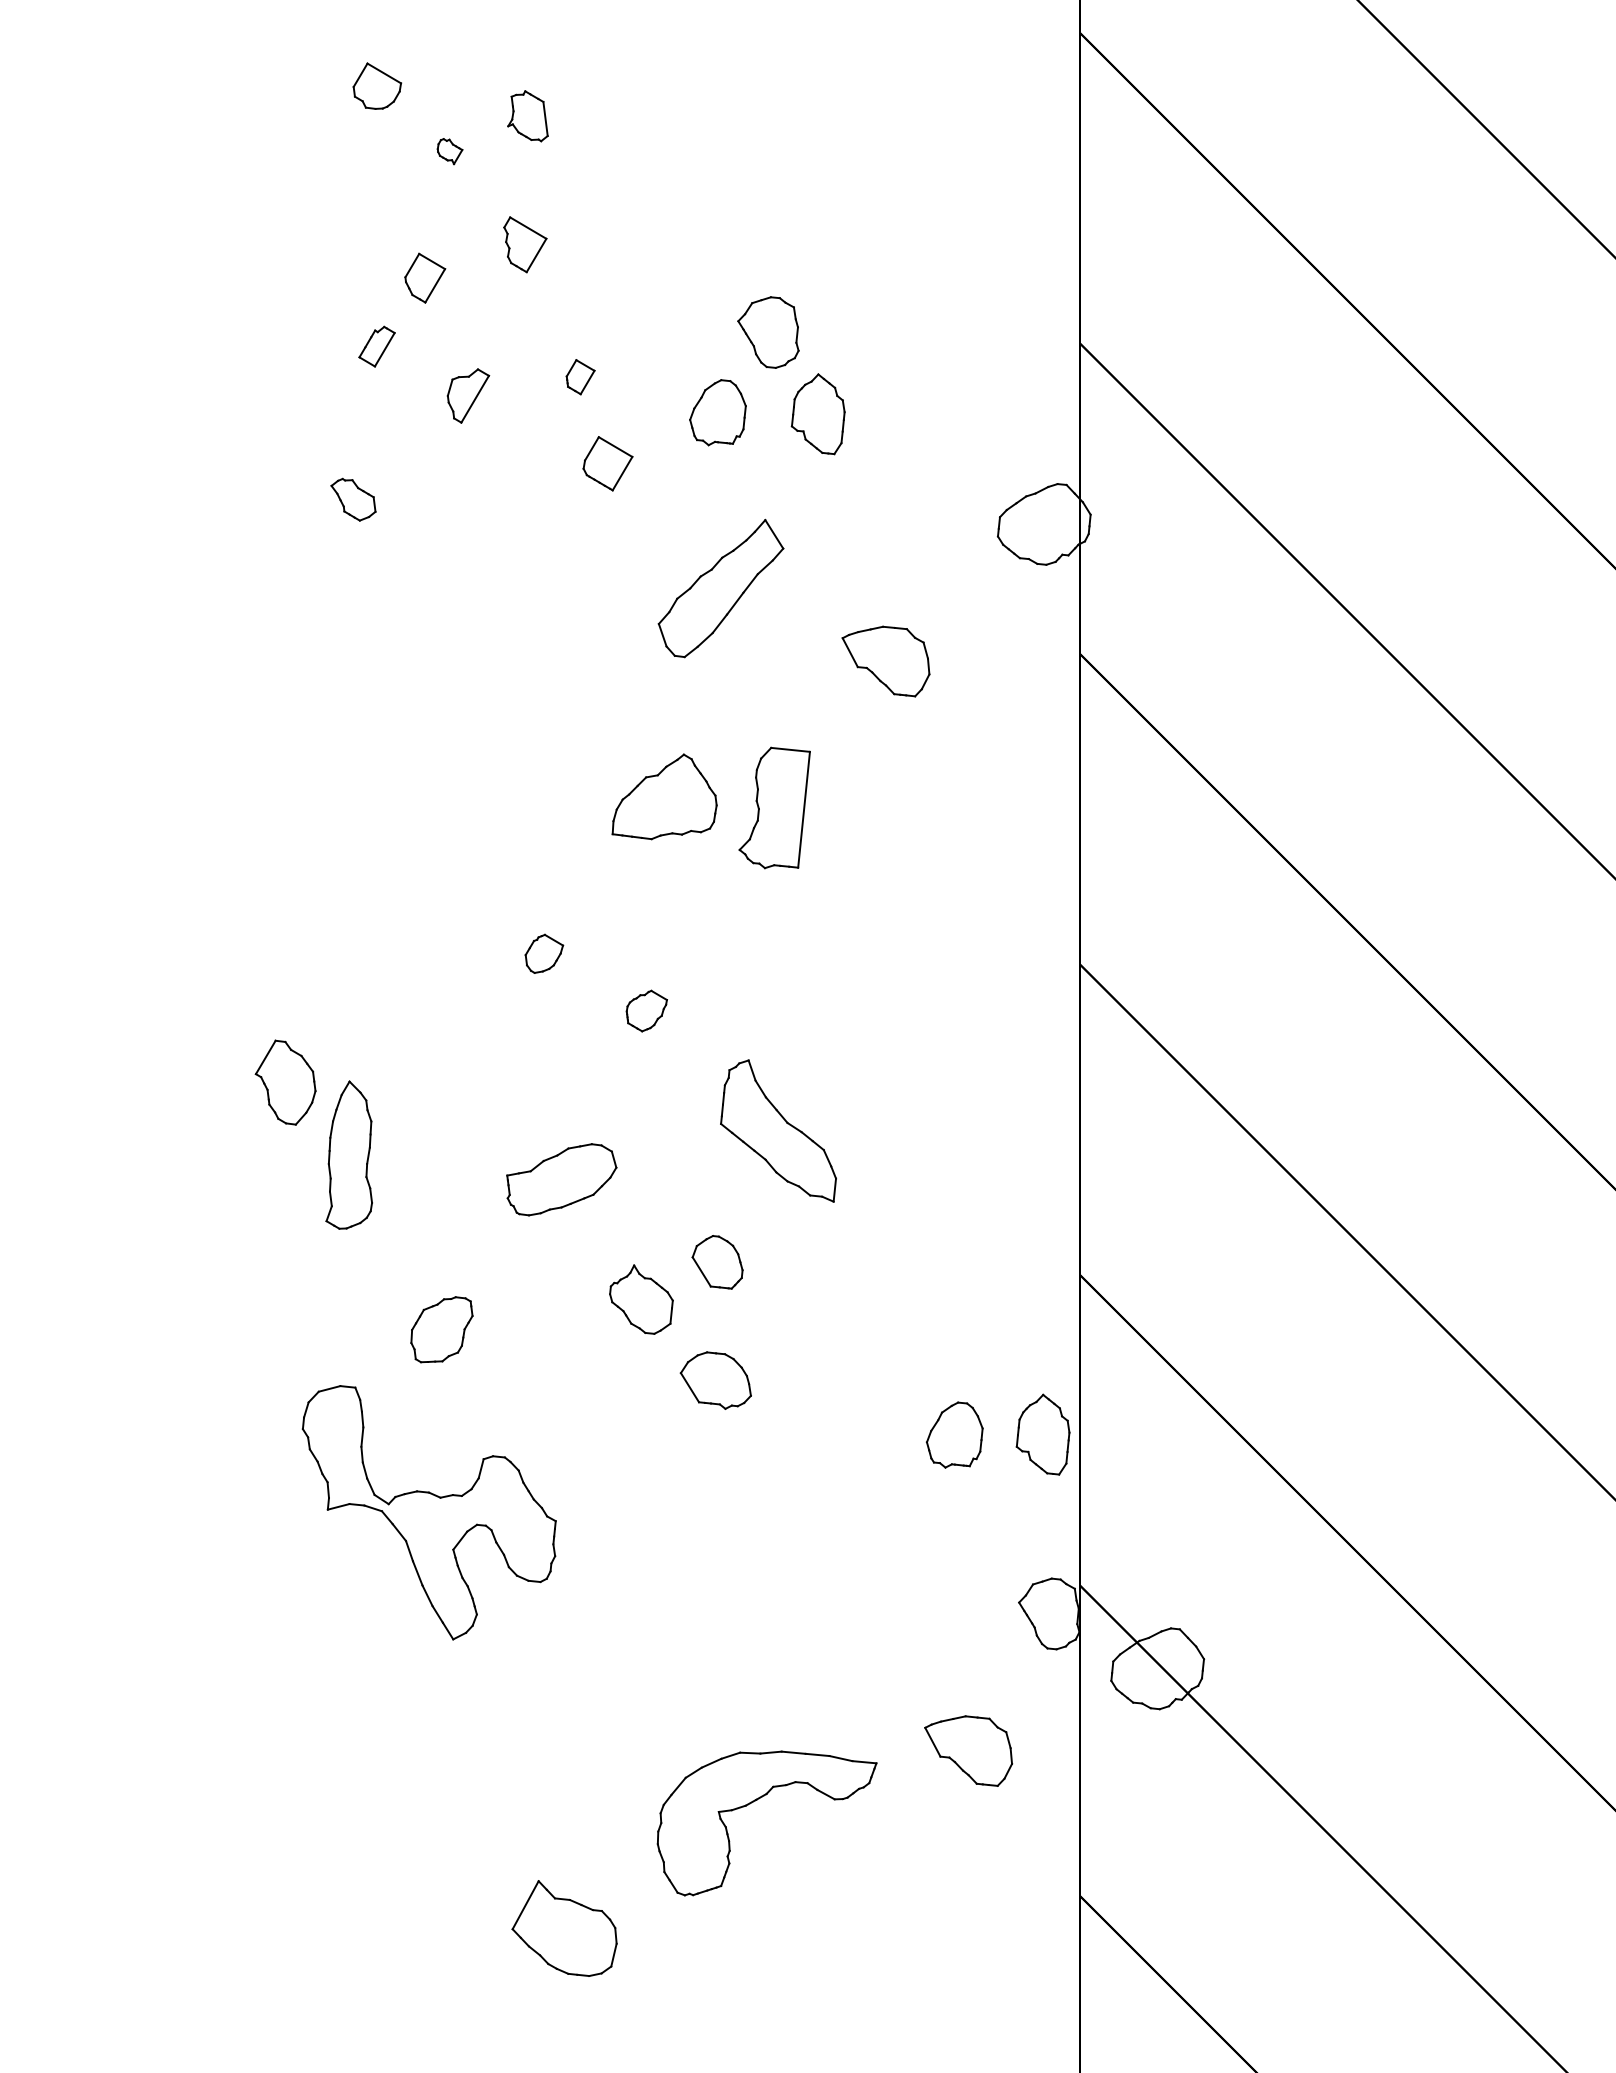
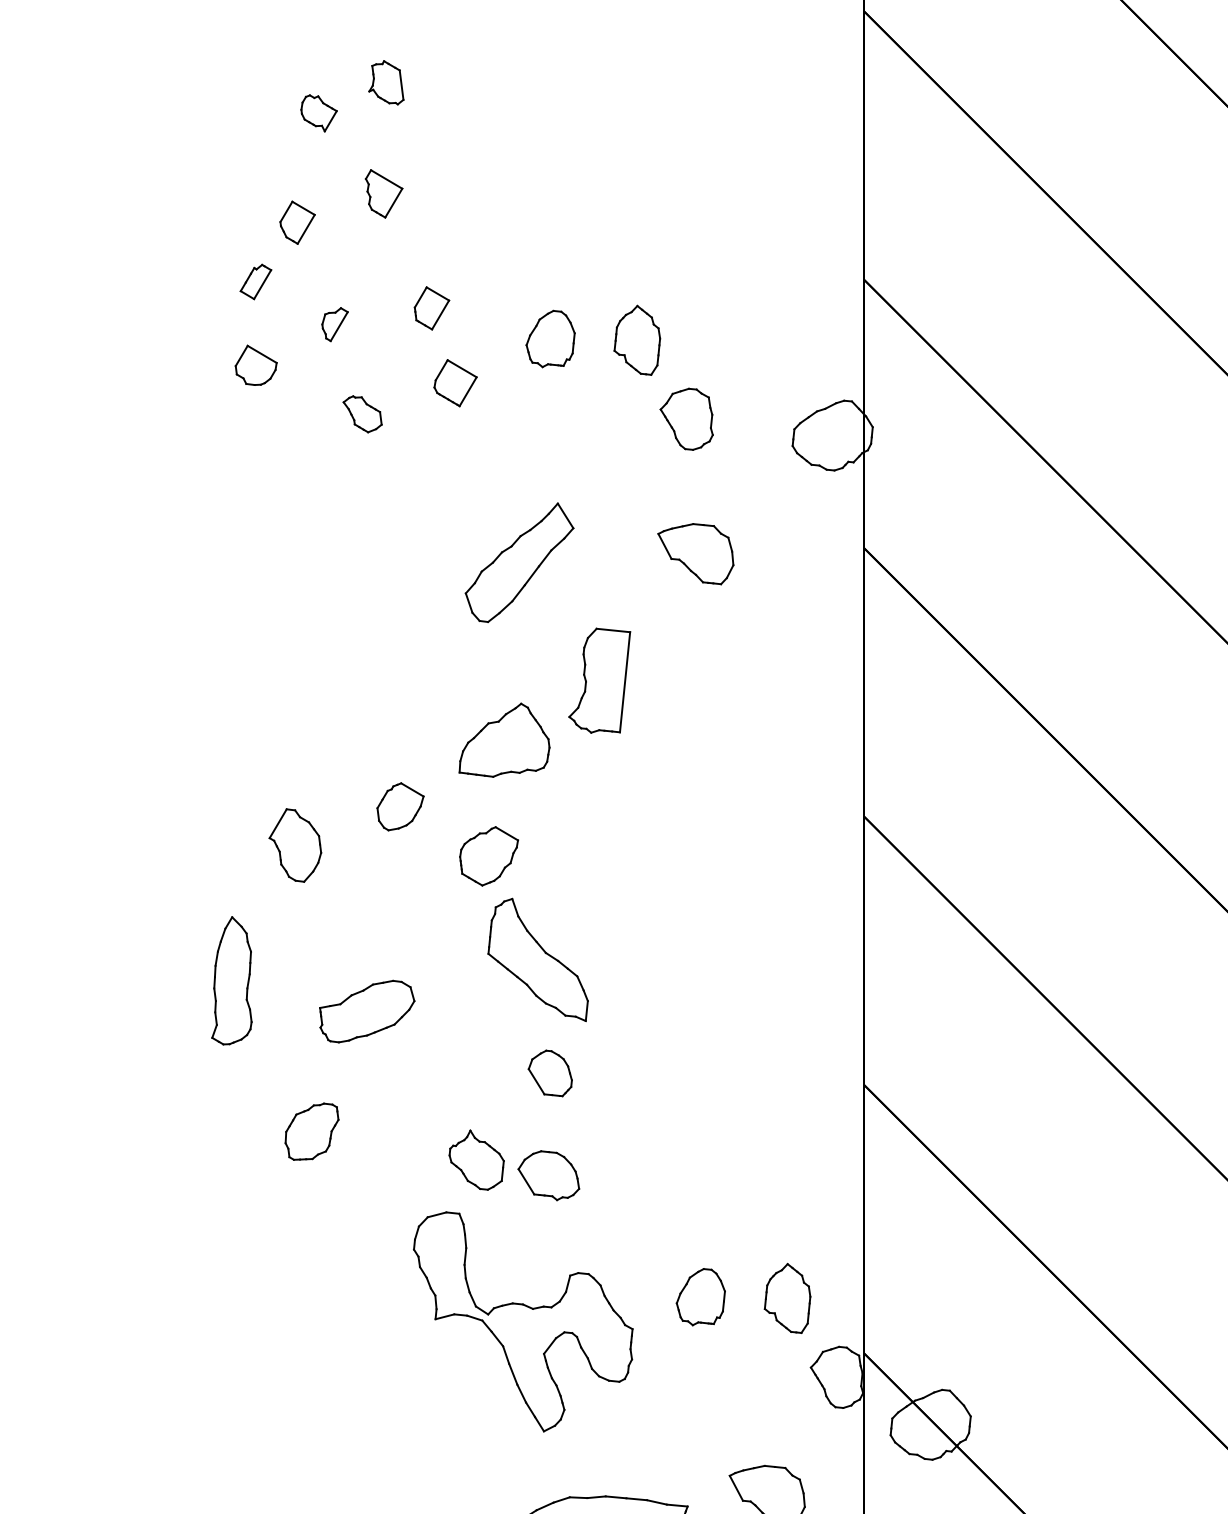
part: (377, 85) -> (256, 364), moved
part: (449, 151) -> (318, 113), size x1.67
part: (768, 332) -> (686, 419), moved
part: (580, 376) -> (431, 307), size x1.43
part: (468, 395) -> (334, 324), size x0.71
part: (353, 499) -> (362, 414), moved
part: (720, 588) -> (519, 562), moved
part: (664, 796) -> (504, 739), moved
part: (544, 953) -> (400, 806), size x1.43
part: (646, 1010) -> (488, 855), size x1.67
part: (285, 1082) -> (295, 845), moved
part: (778, 1130) -> (538, 959), moved
part: (561, 1179) -> (366, 1011), moved
part: (641, 1299) -> (476, 1160), moved
part: (954, 1434) -> (700, 1296), moved
part: (1042, 1434) -> (787, 1298), moved
part: (428, 1512) -> (522, 1321), moved

